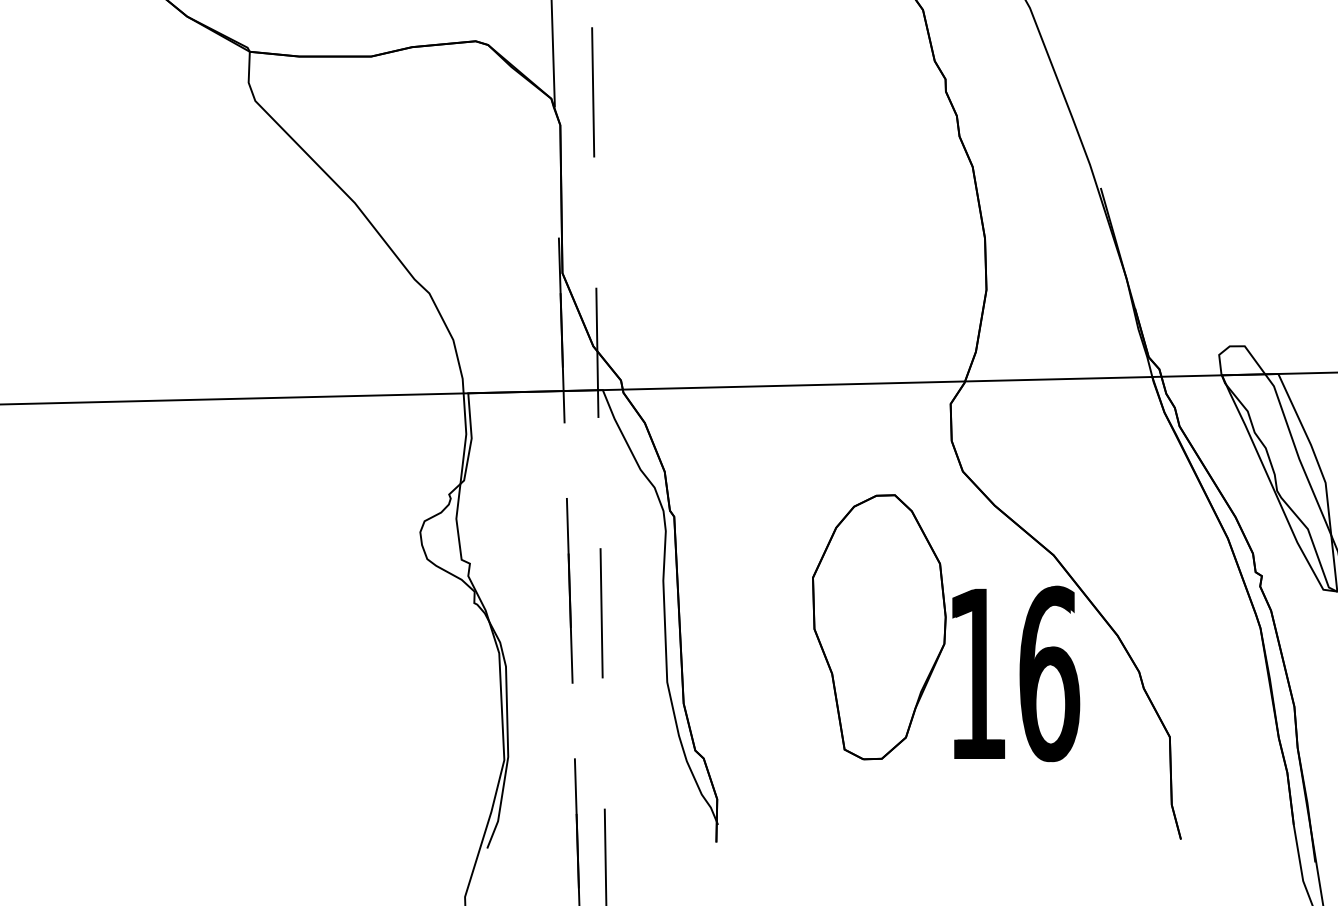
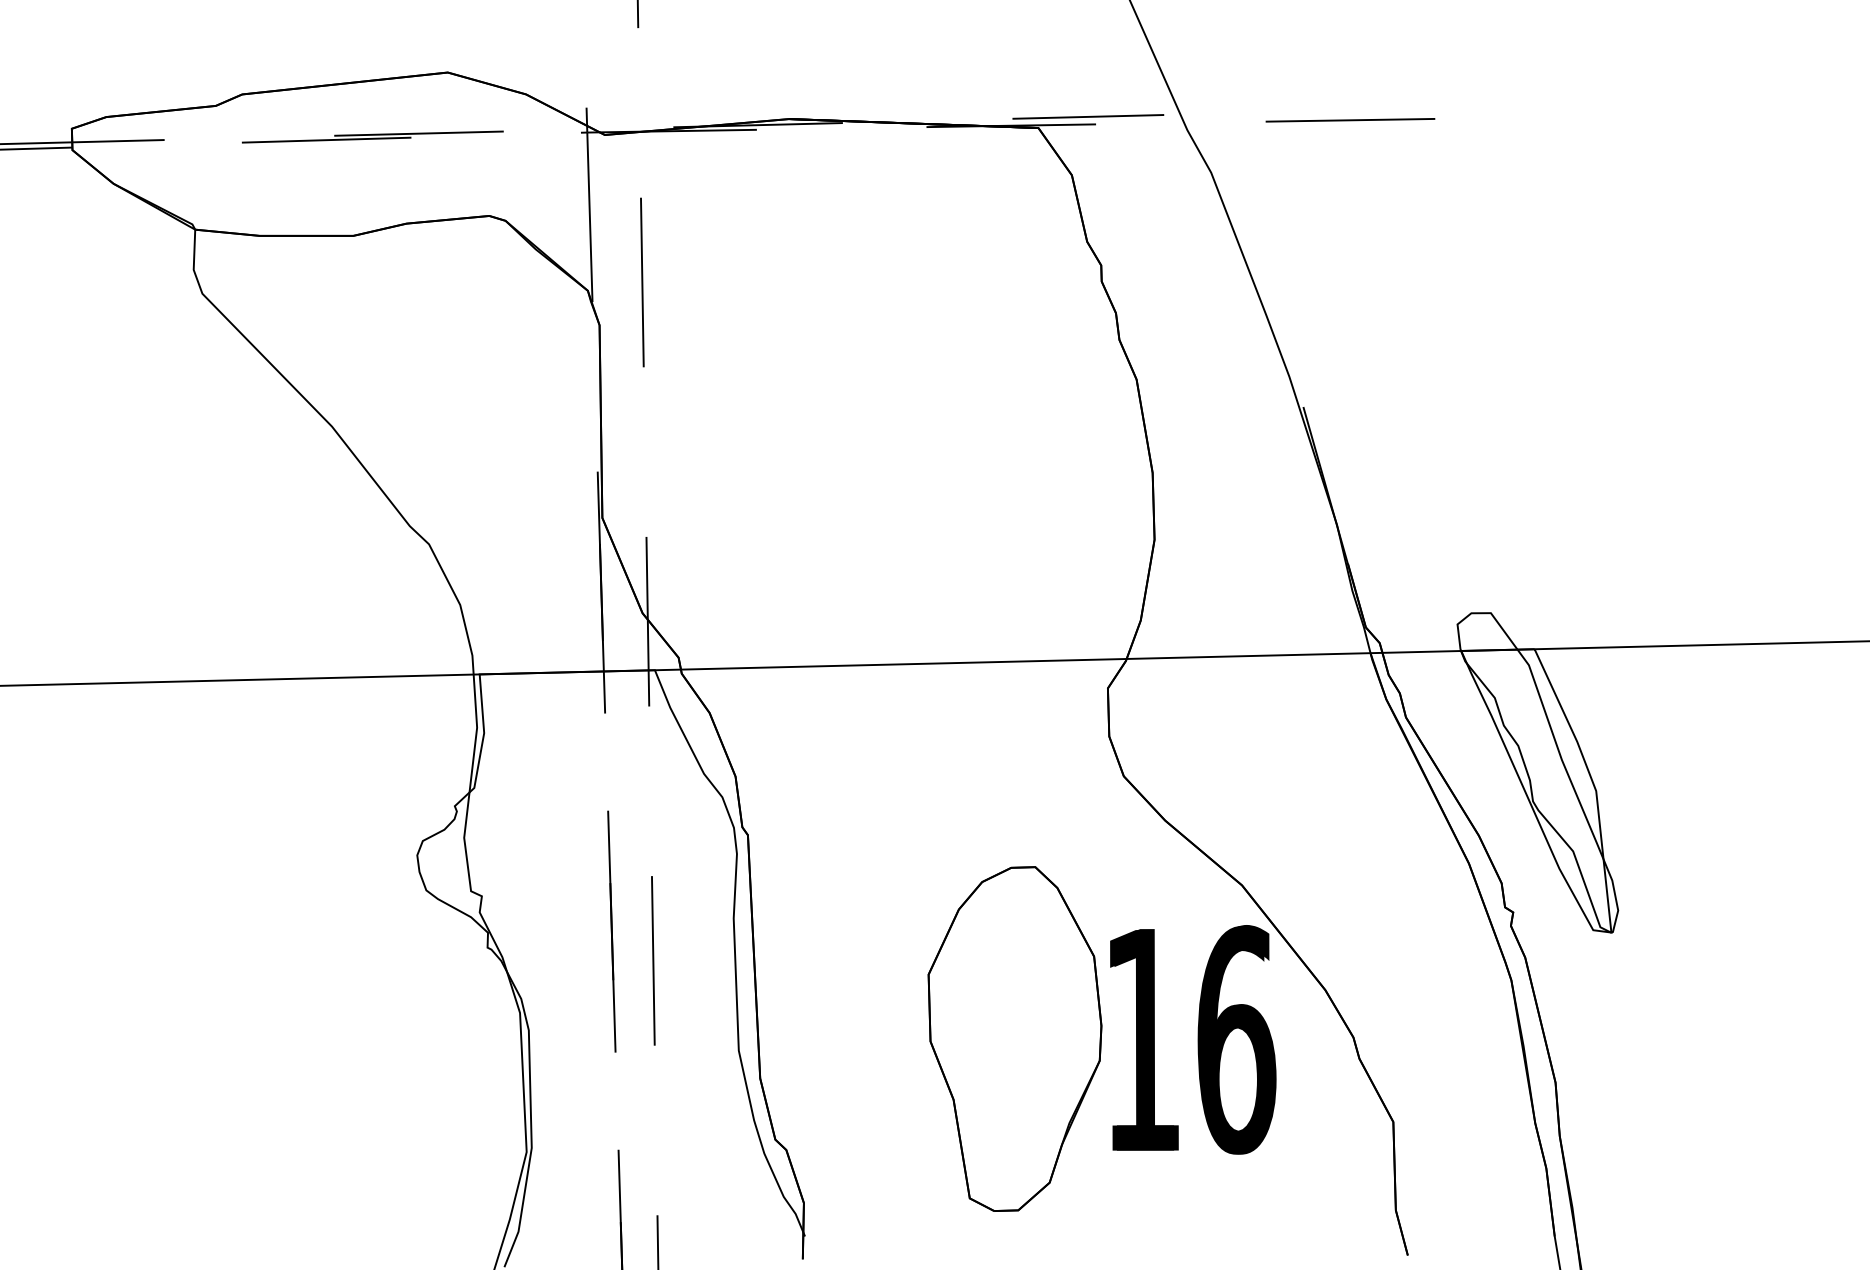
part: (878, 626) -> (1014, 1038), moved

